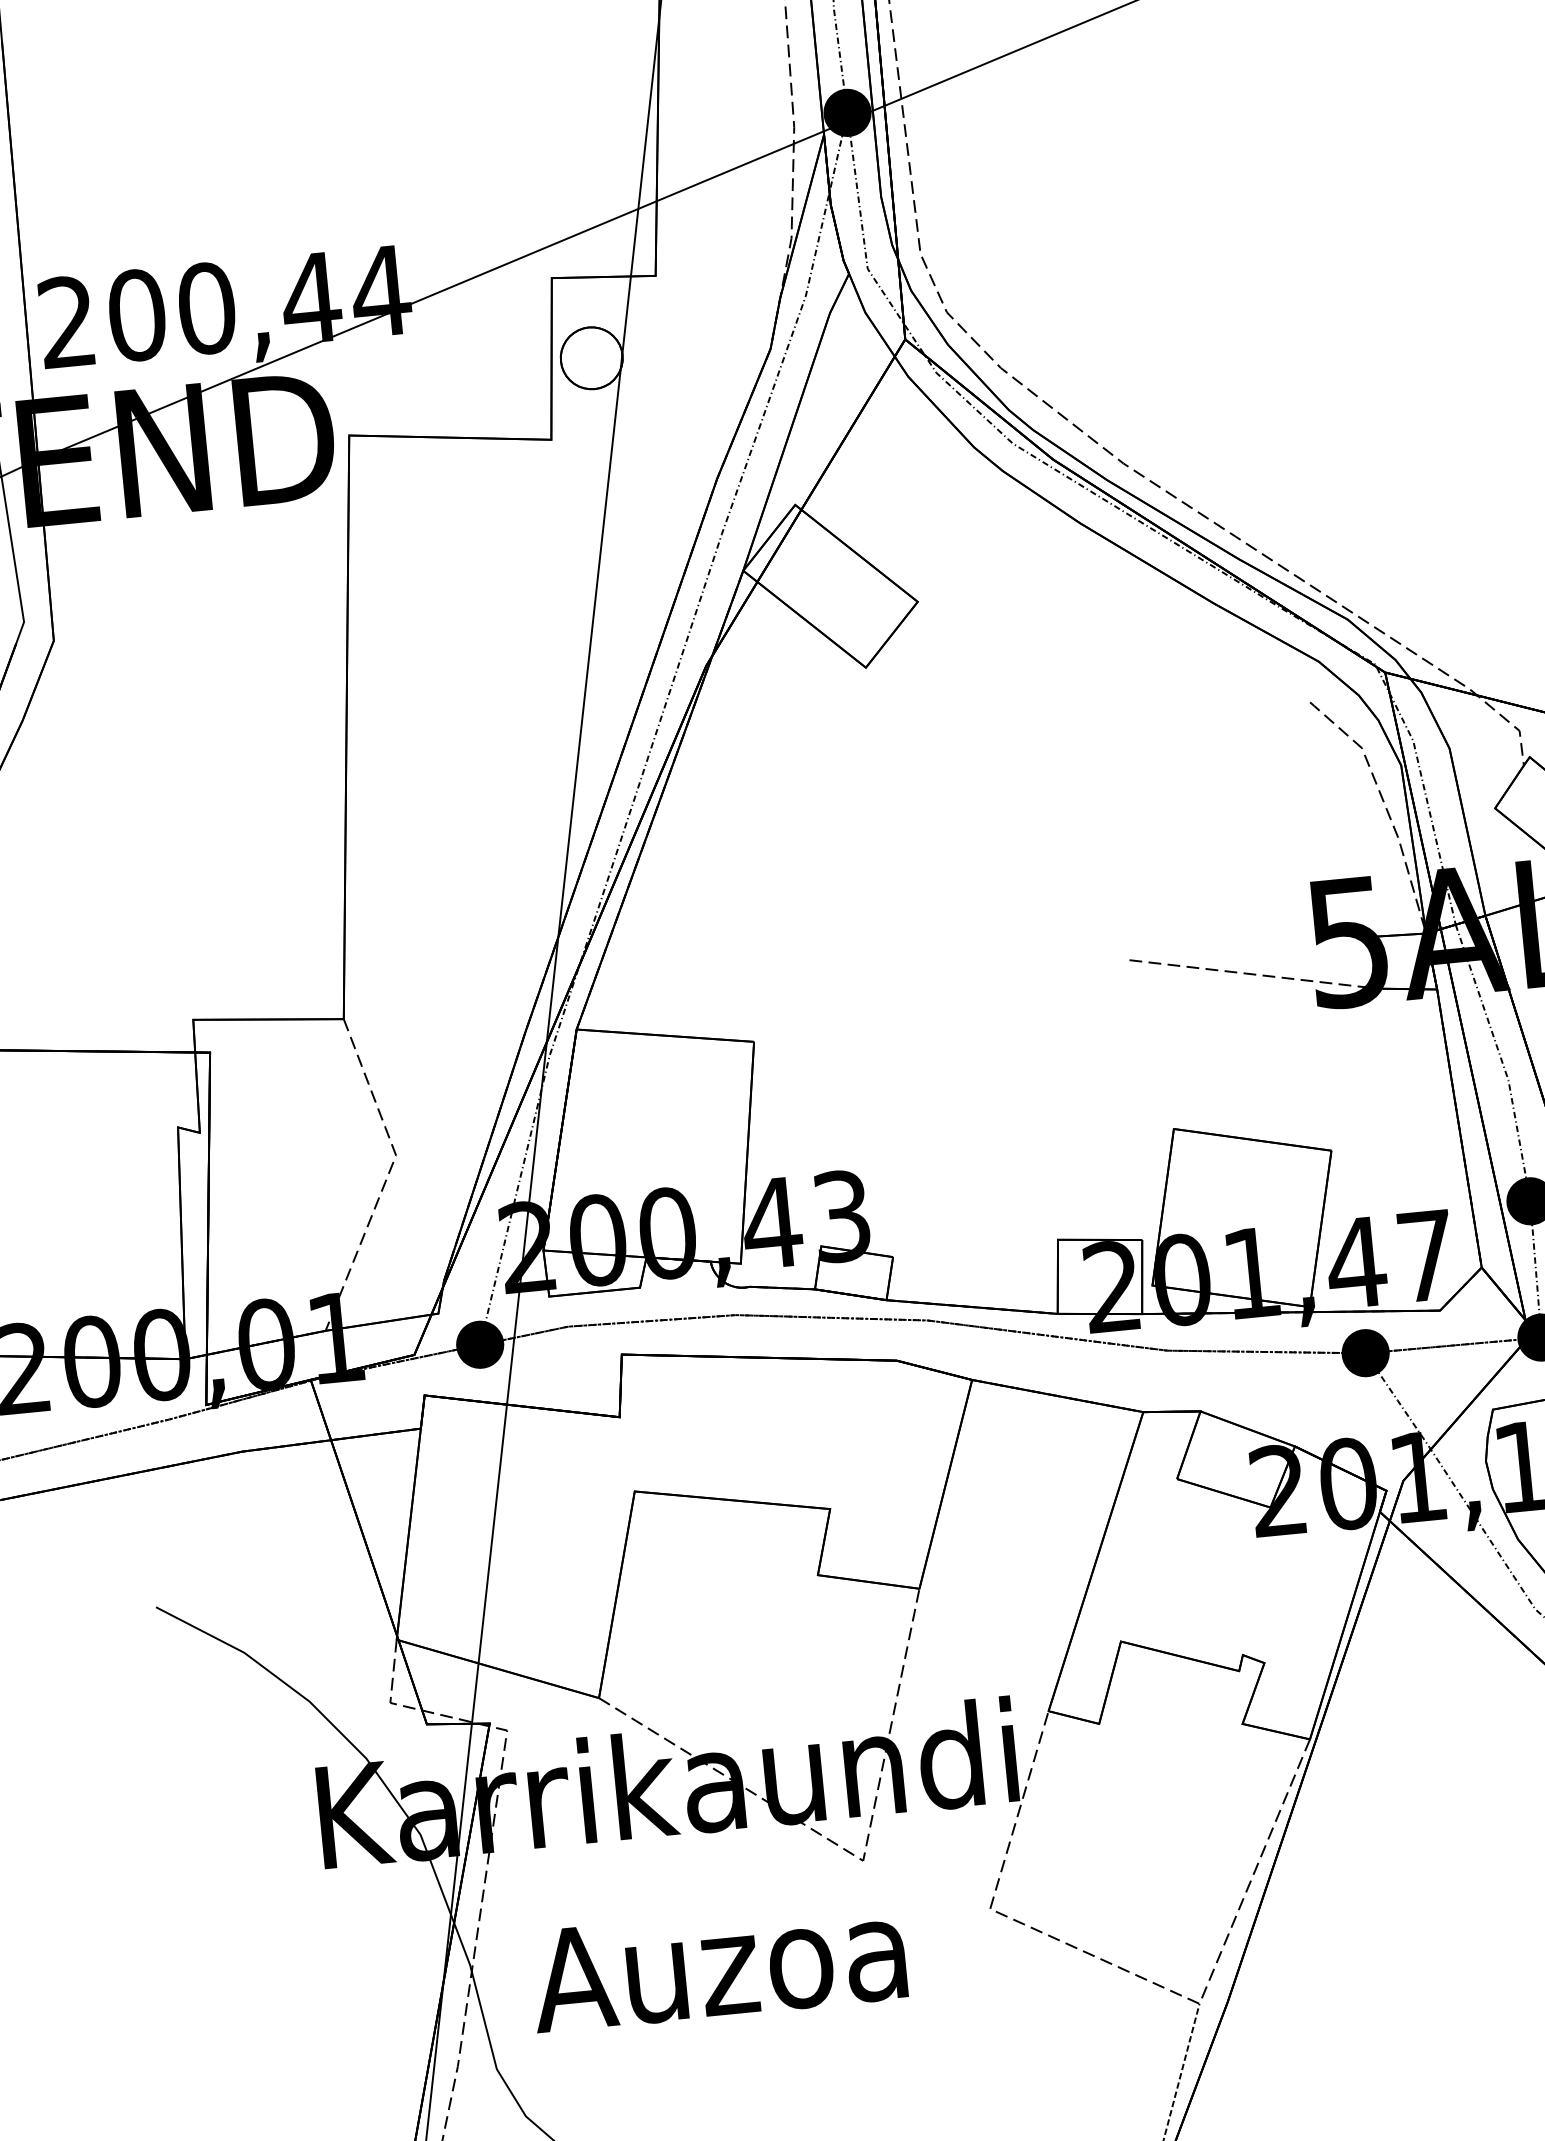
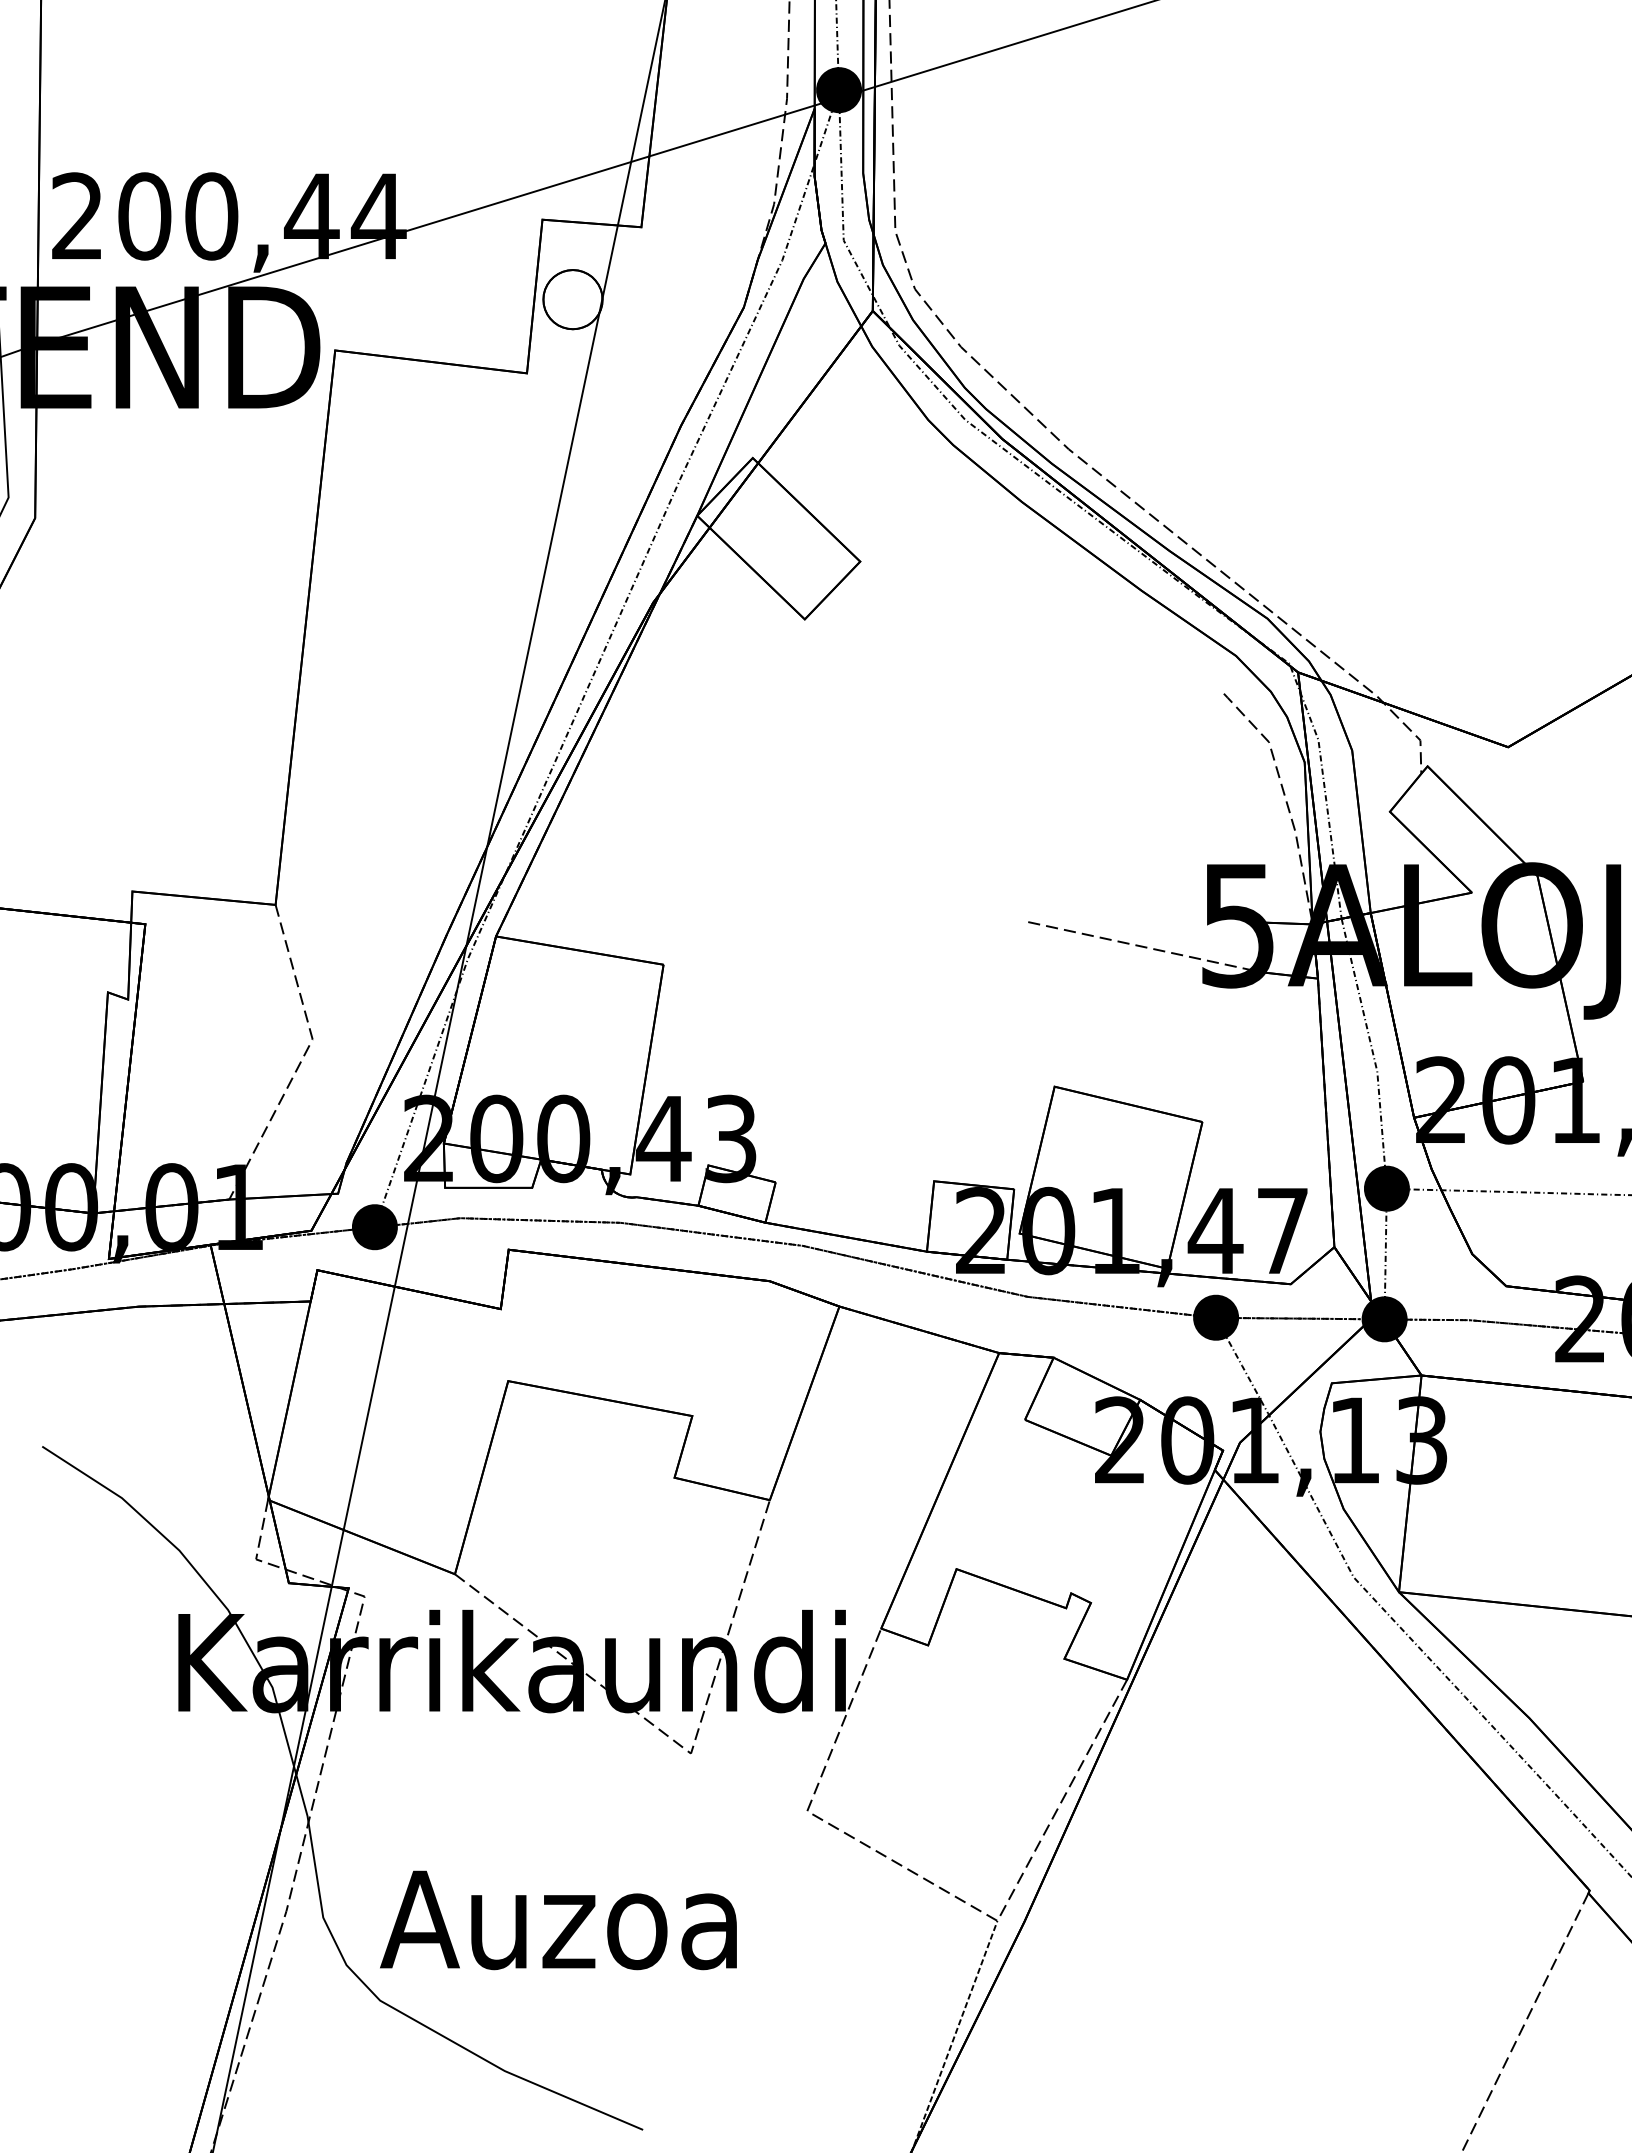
text: (718, 1965) -> (558, 1920), moved

